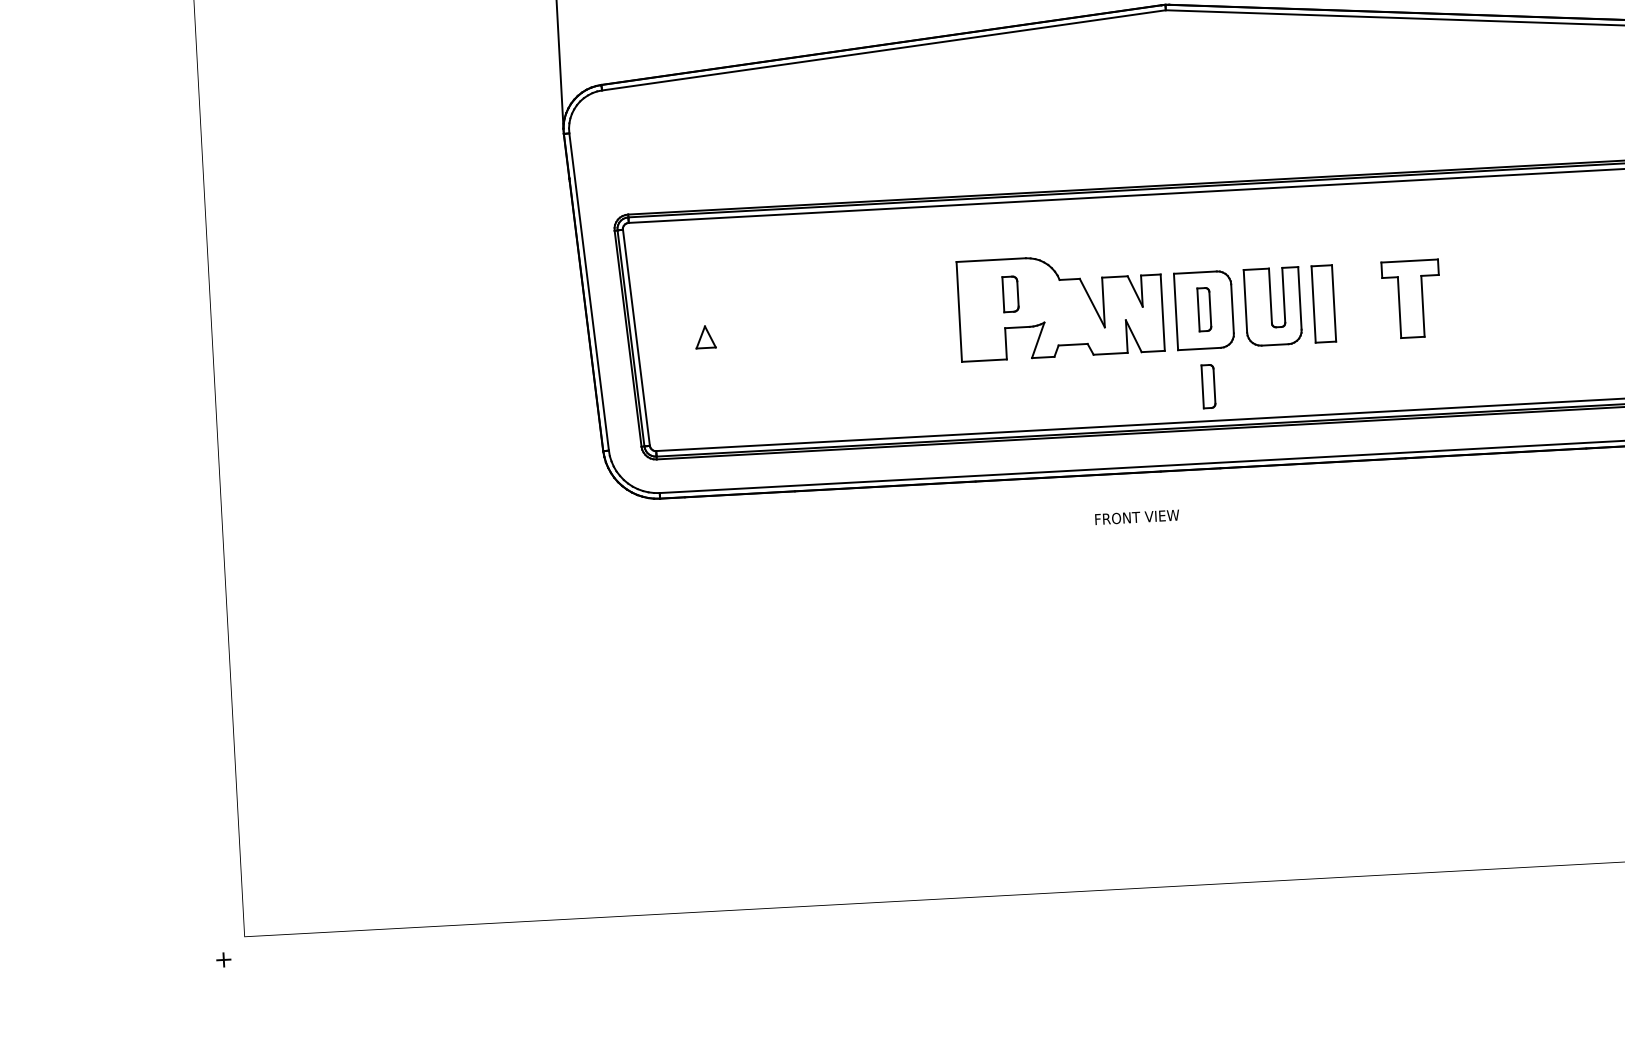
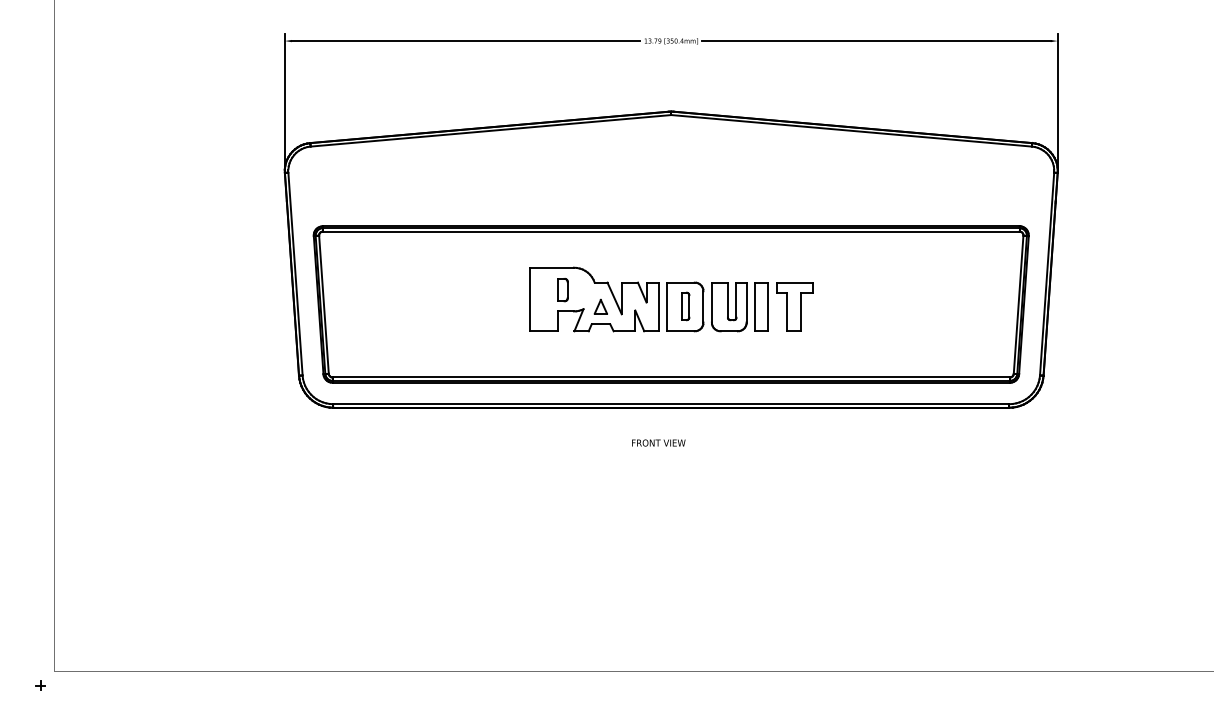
part: (1411, 298) -> (794, 306), moved
part: (704, 336) -> (600, 306), moved
part: (1208, 386) -> (685, 355), removed
text: (1136, 516) -> (658, 442), moved

